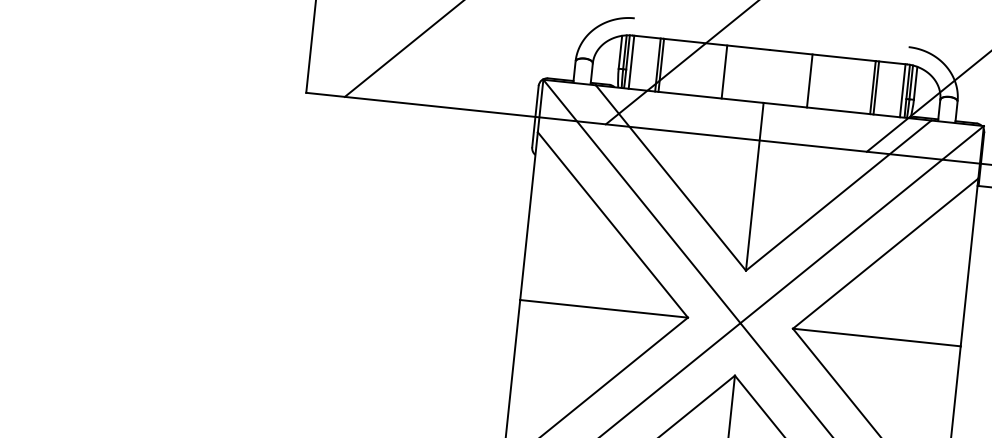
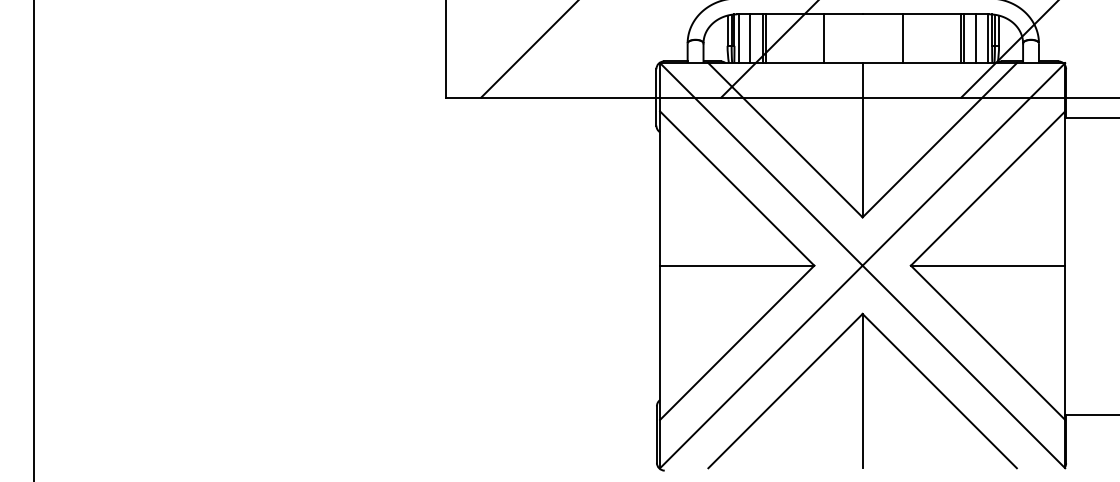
line: (644, 63) -> (750, 38), added
line: (890, 89) -> (976, 38), added

